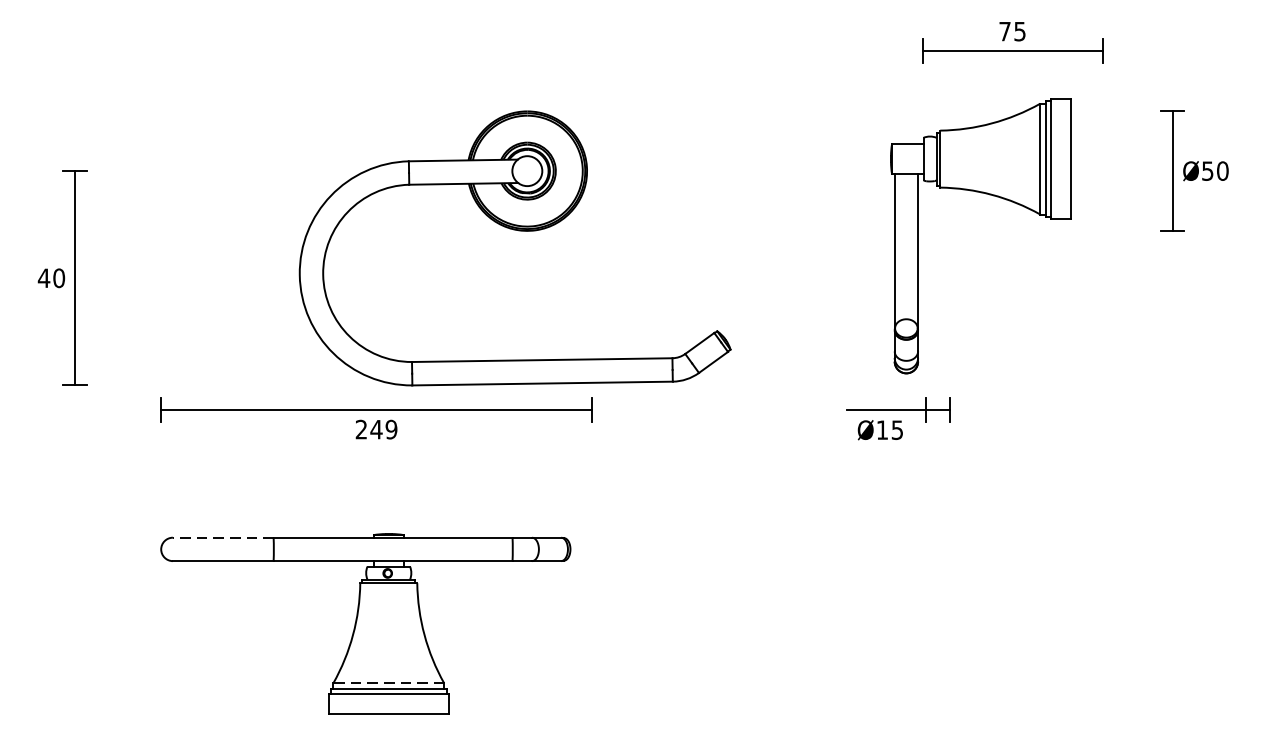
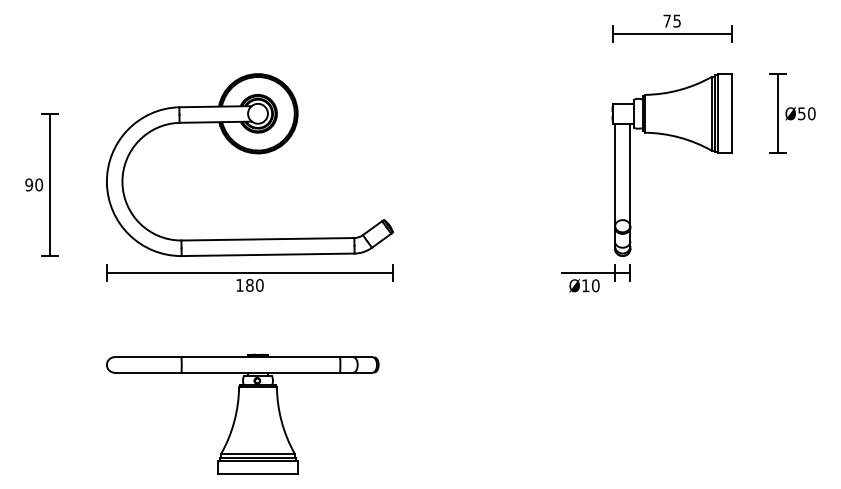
part: (990, 196) -> (678, 138), moved
part: (520, 232) -> (253, 154), moved
text: (44, 277) -> (29, 184), 40 -> 90
text: (375, 428) -> (249, 284), 249 -> 180
text: (897, 429) -> (595, 285), Ø15 -> Ø10
line: (222, 538) -> (147, 357), dashed -> solid
line: (389, 682) -> (258, 453), dashed -> solid

